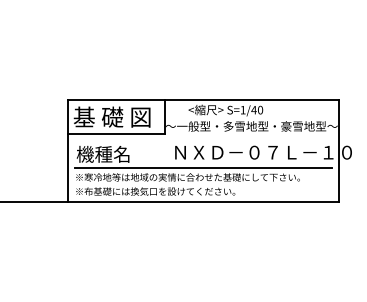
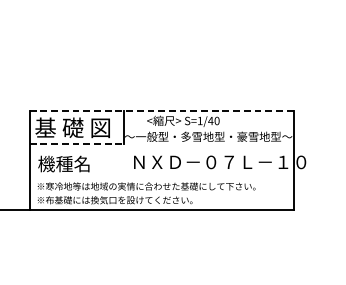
line: (203, 100) -> (161, 111), solid -> dashed
line: (117, 134) -> (77, 144), solid -> dashed
line: (203, 167) -> (161, 176), removed

